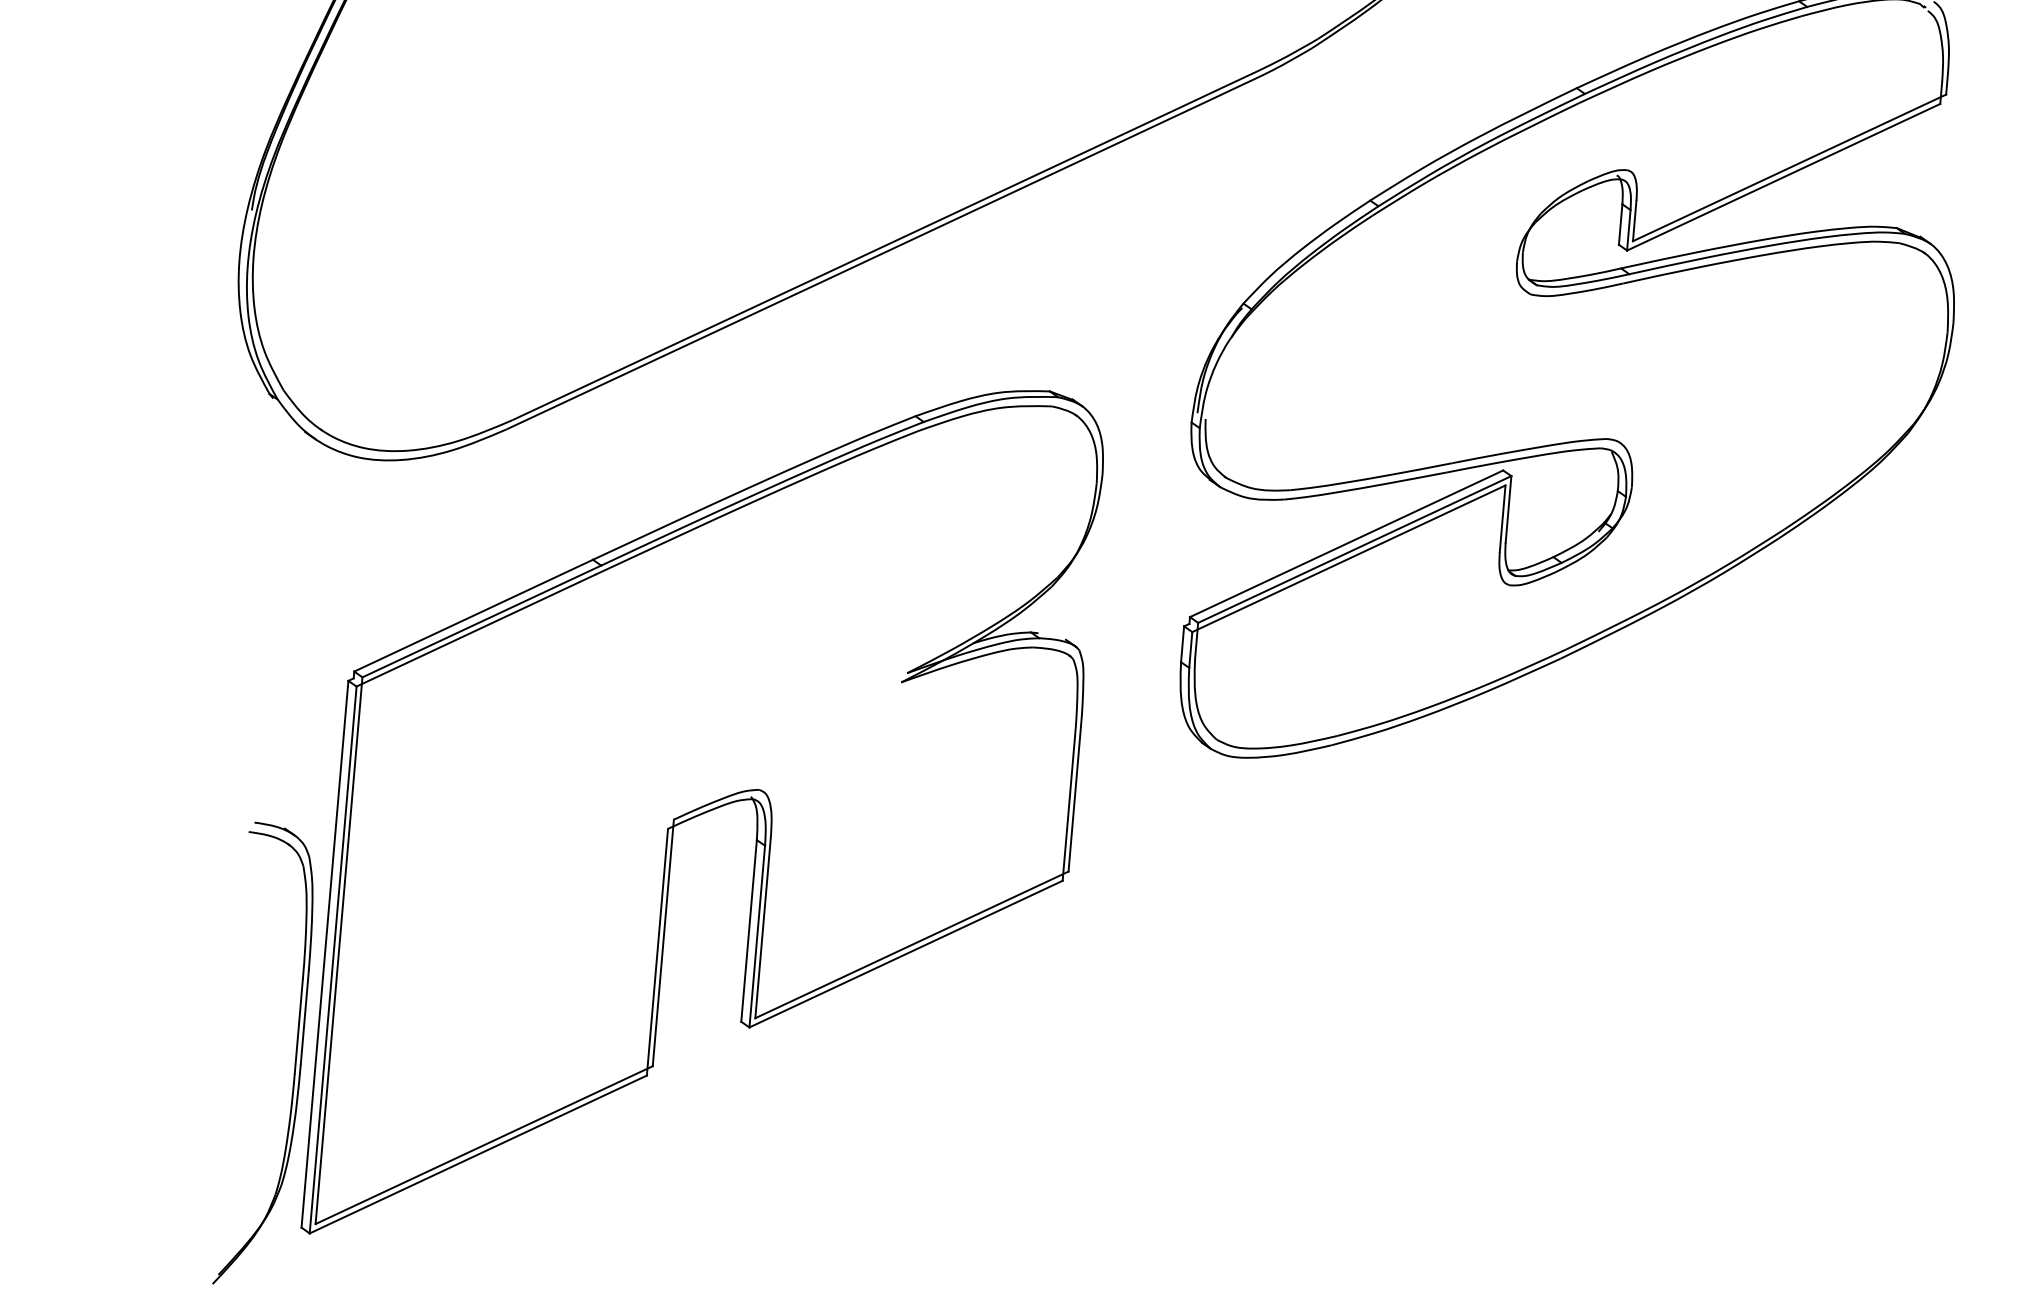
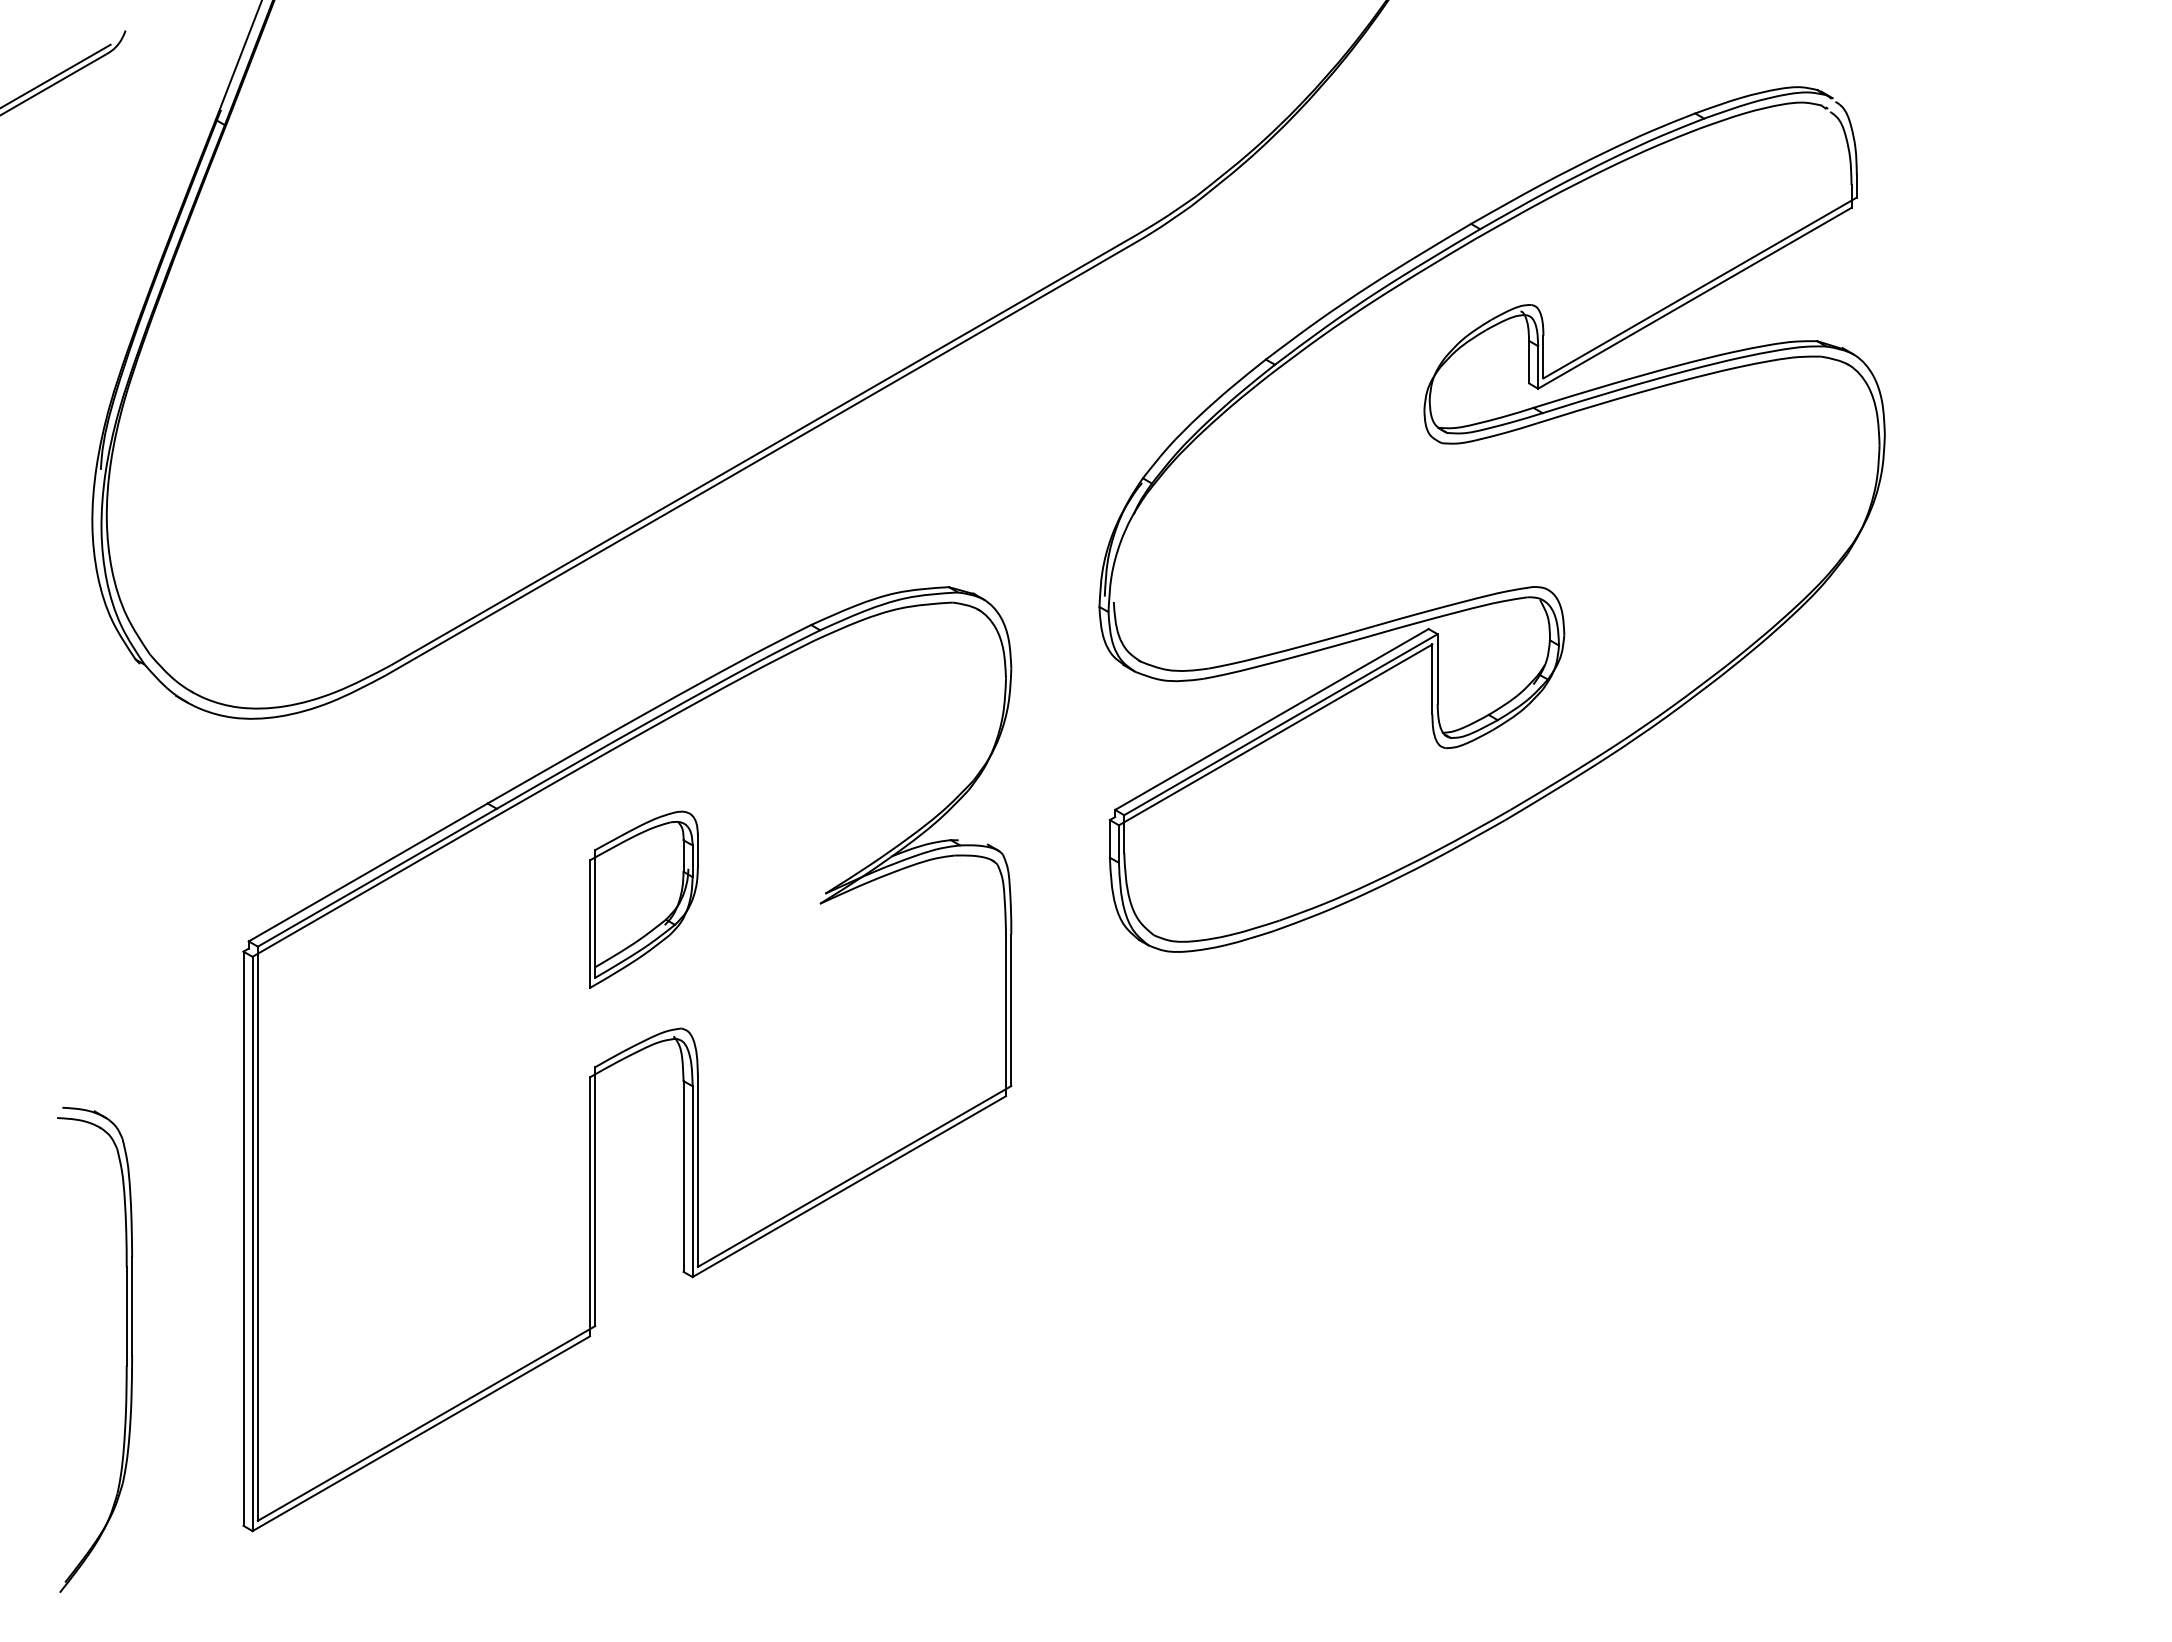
part: (733, 663) -> (643, 899), added
part: (295, 1058) -> (126, 1349), moved

